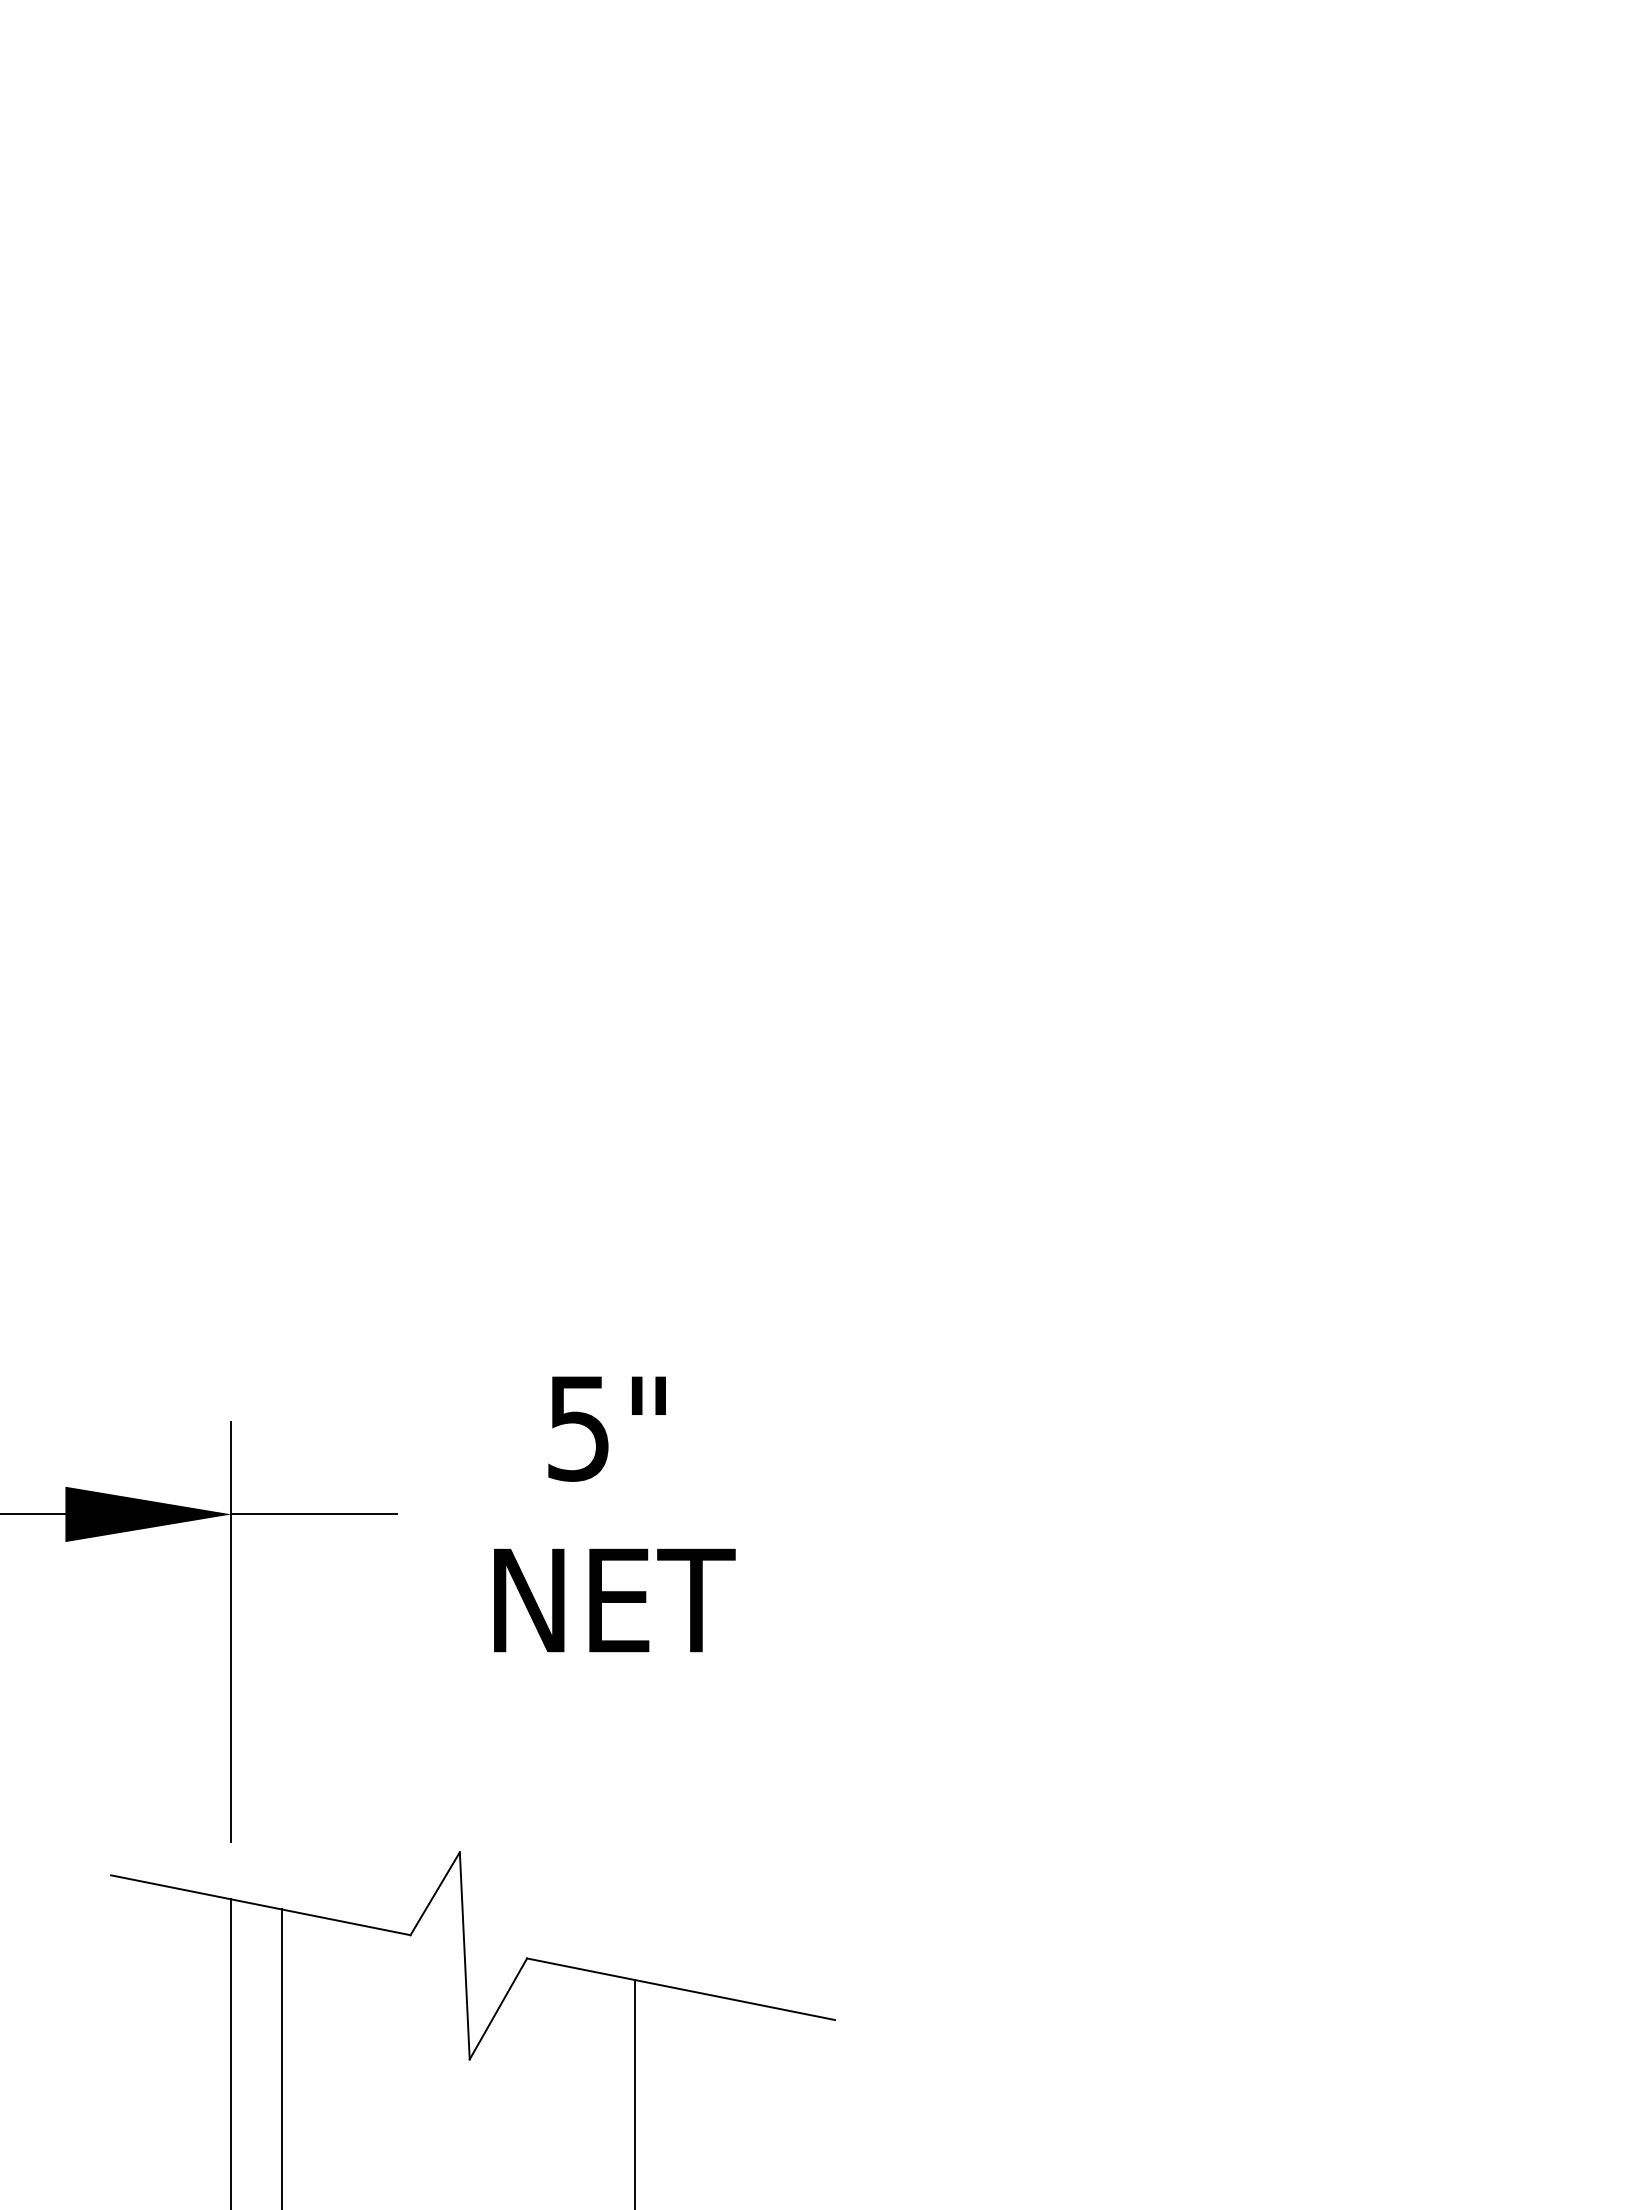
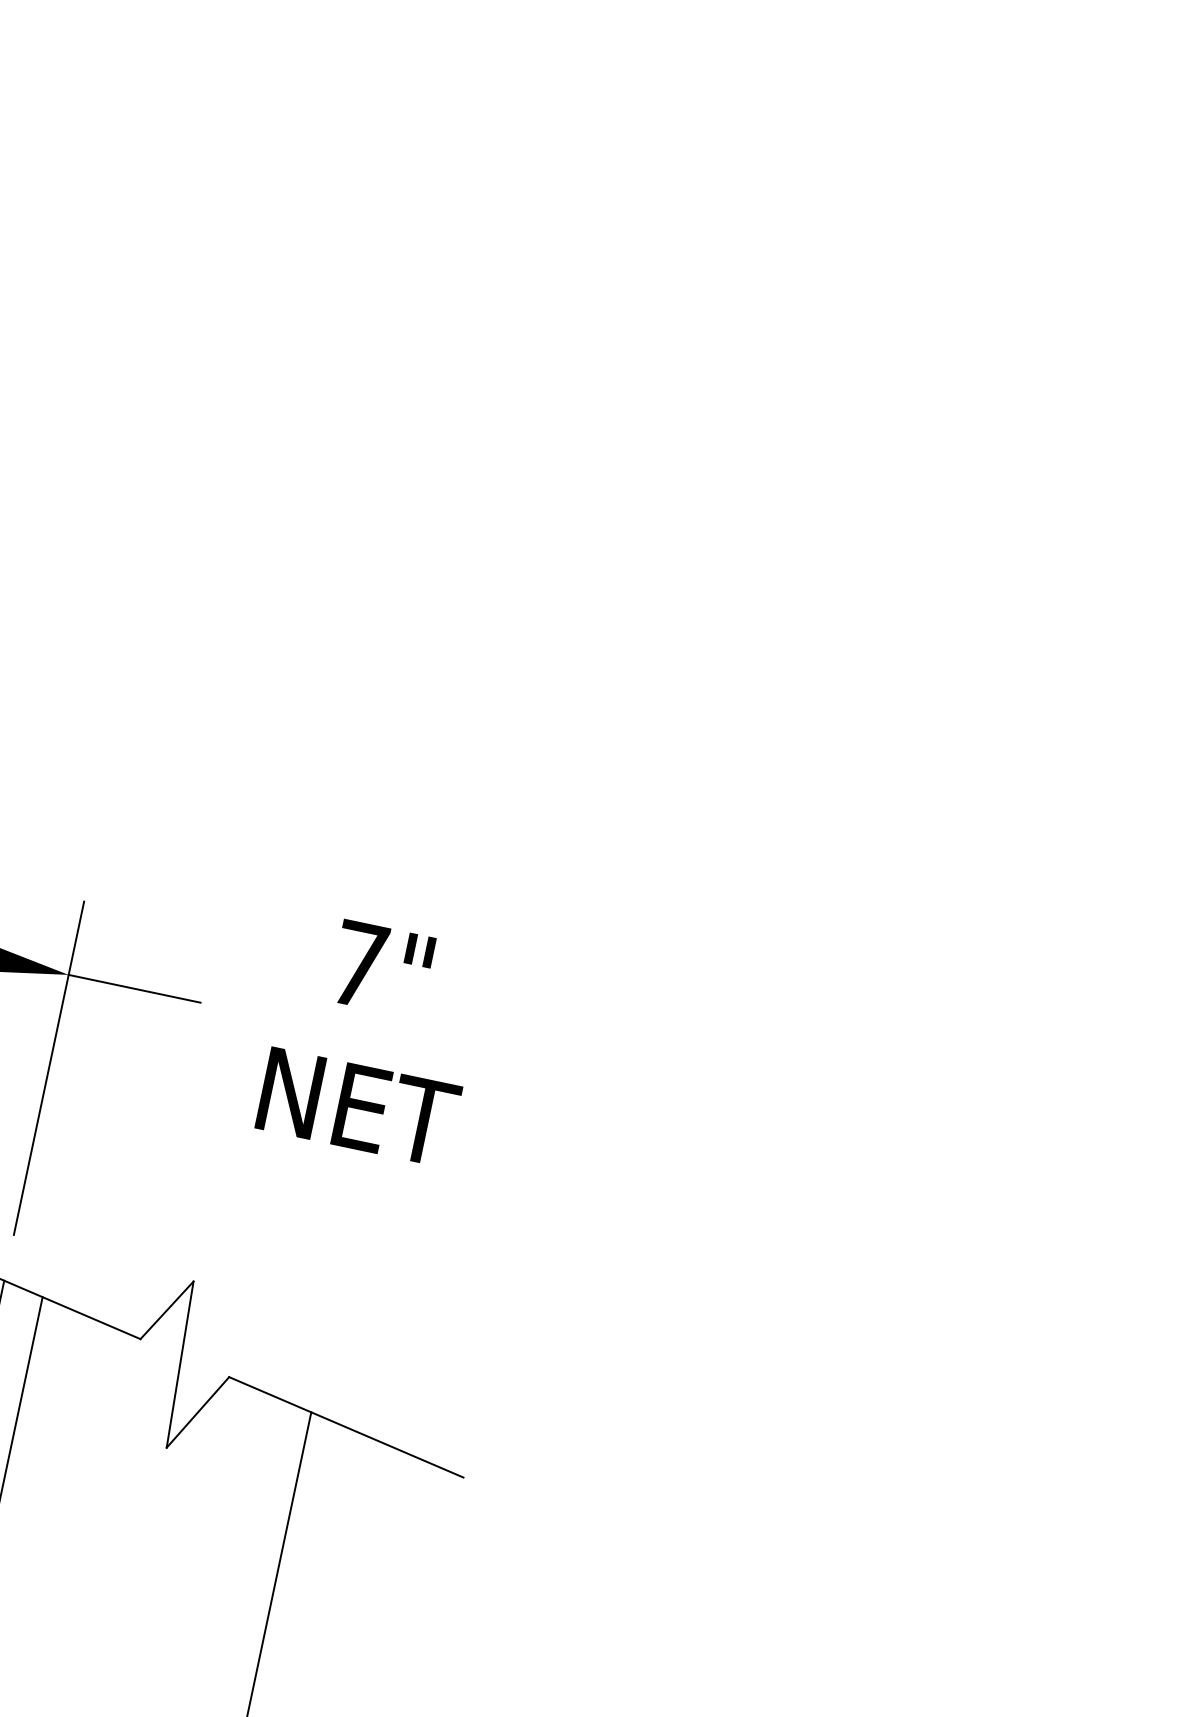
text: (578, 1428) -> (358, 964), 5" -> 7"

